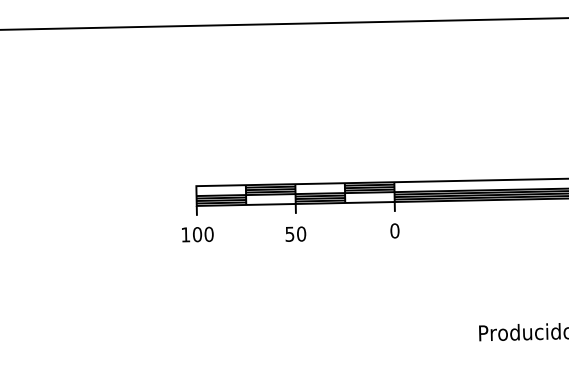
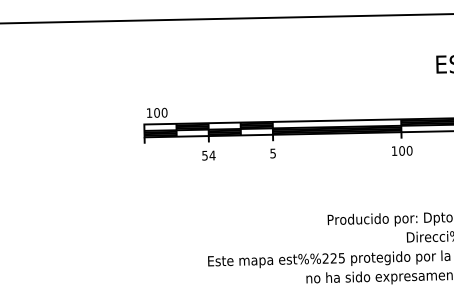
text: (395, 230) -> (273, 153), 0 -> 5
text: (198, 233) -> (157, 112), moved
text: (301, 233) -> (212, 155), 50 -> 54

